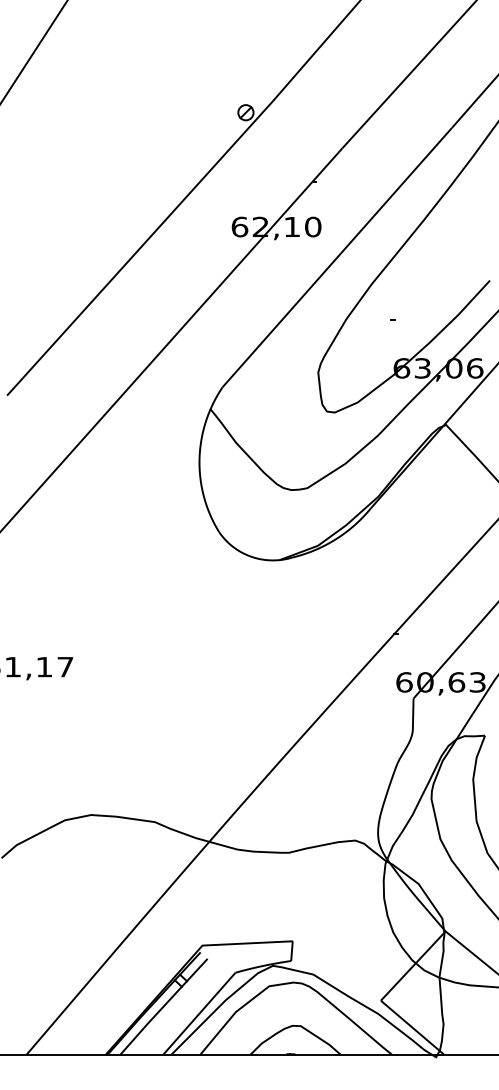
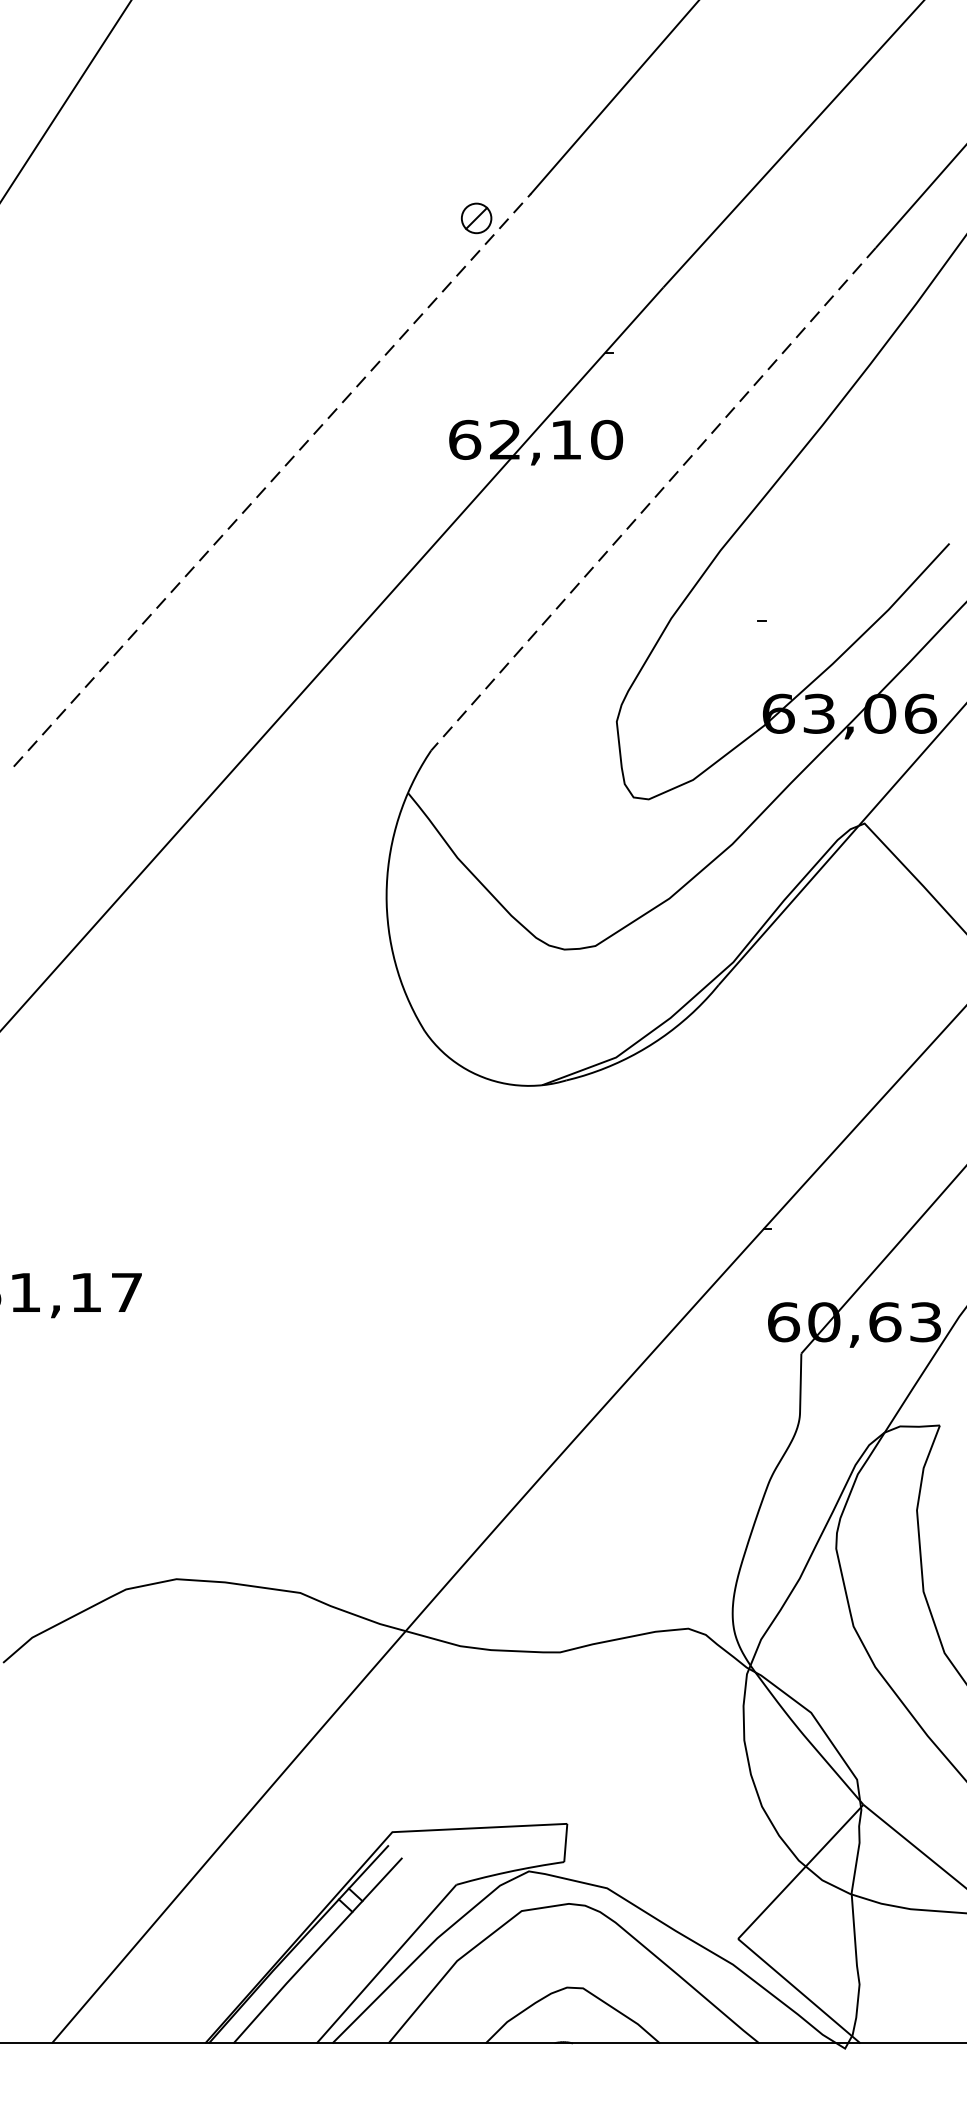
line: (140, 248) -> (272, 481), solid -> dashed
line: (336, 258) -> (652, 500), solid -> dashed

